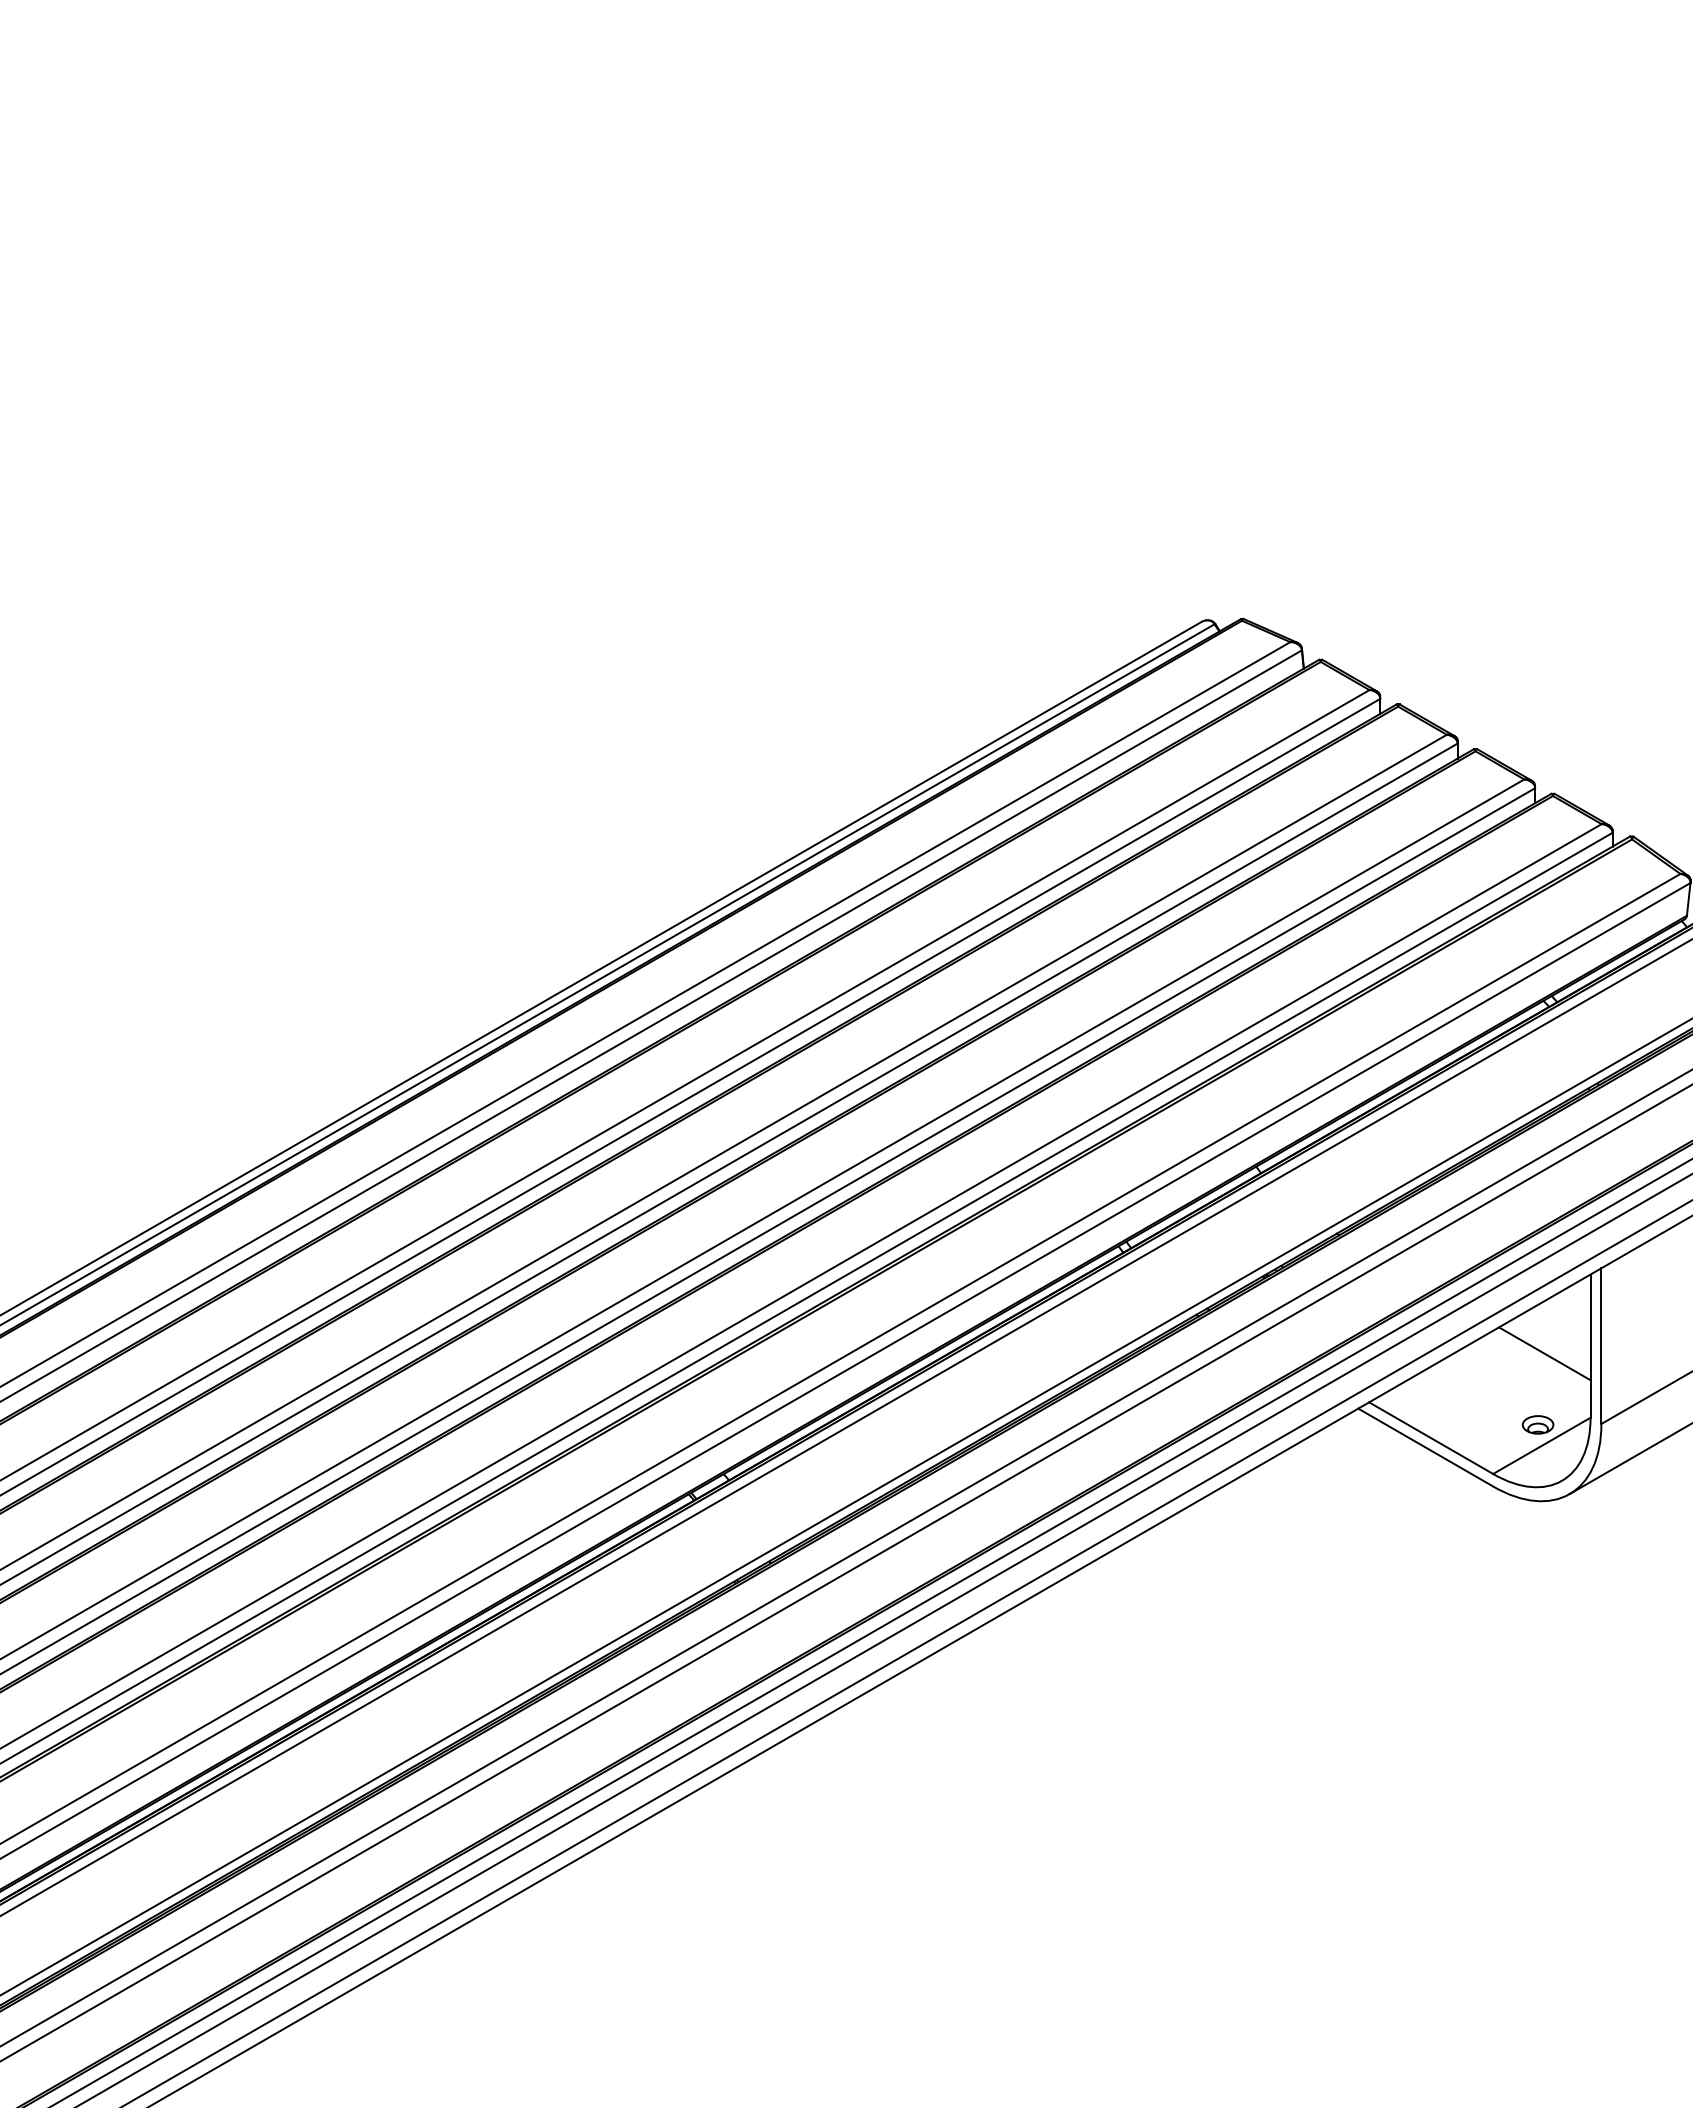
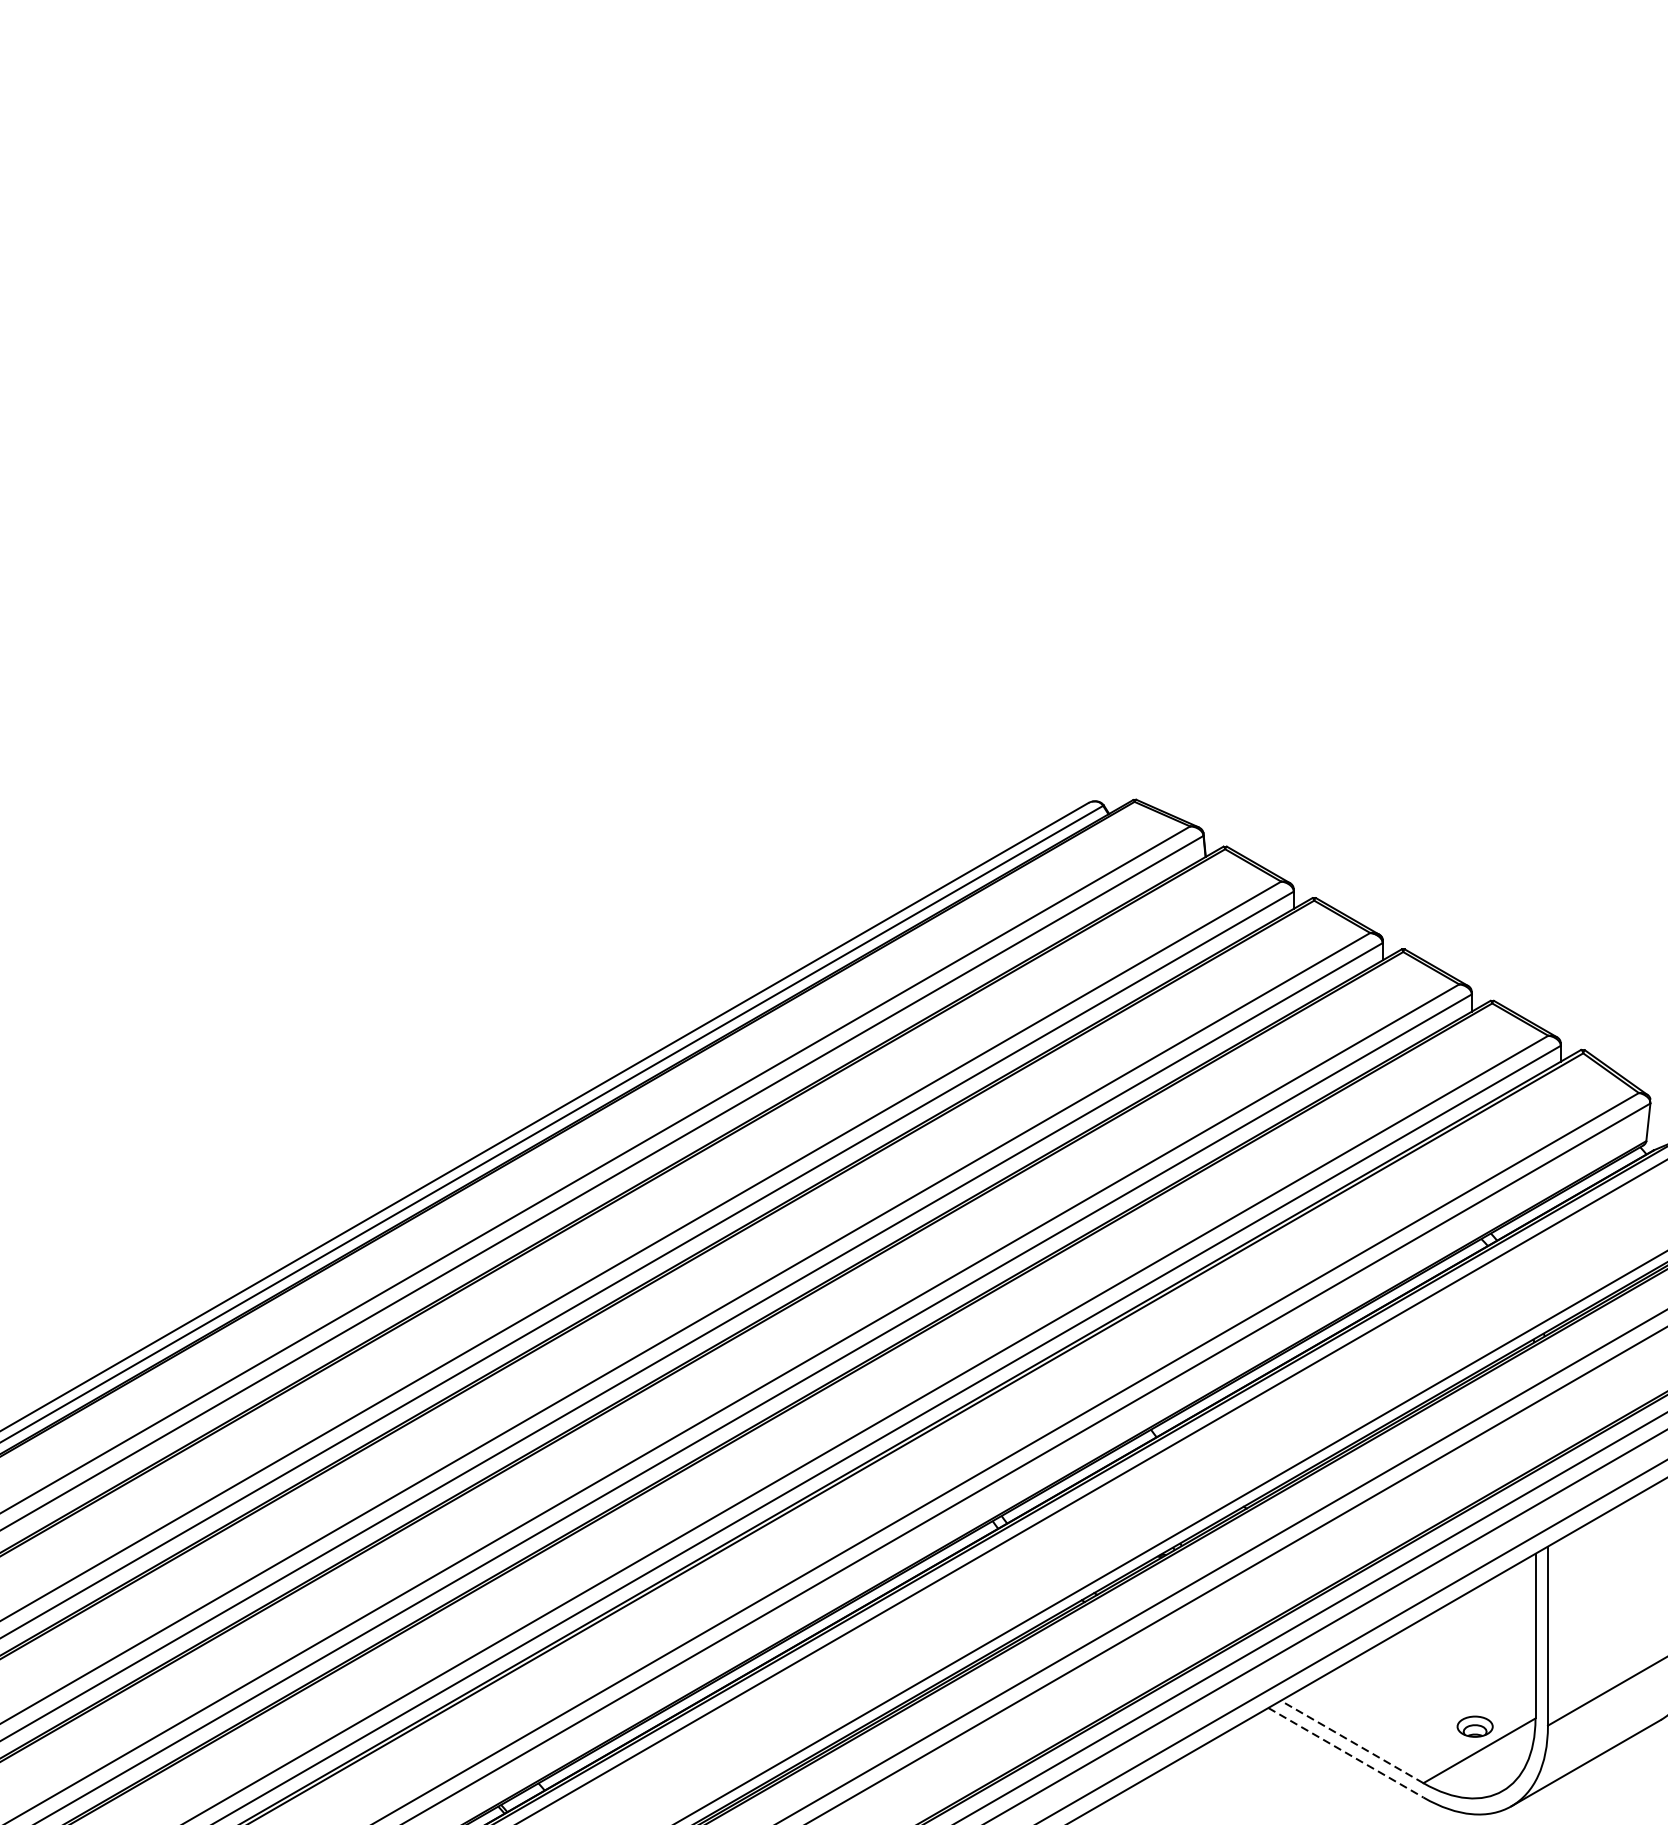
line: (1544, 1353) -> (1482, 1644), removed
line: (1431, 1438) -> (1352, 1742), solid -> dashed
line: (1425, 1447) -> (1345, 1752), solid -> dashed

